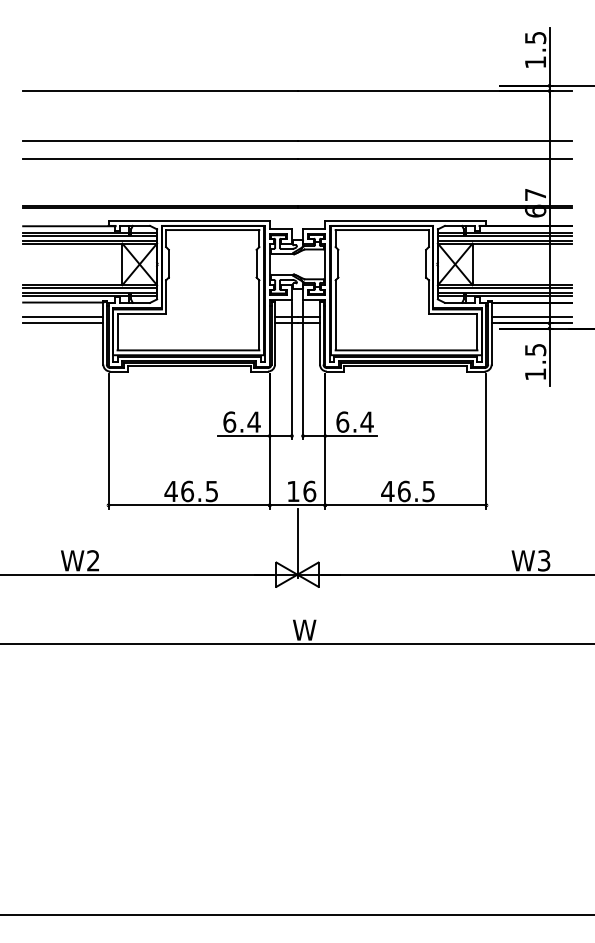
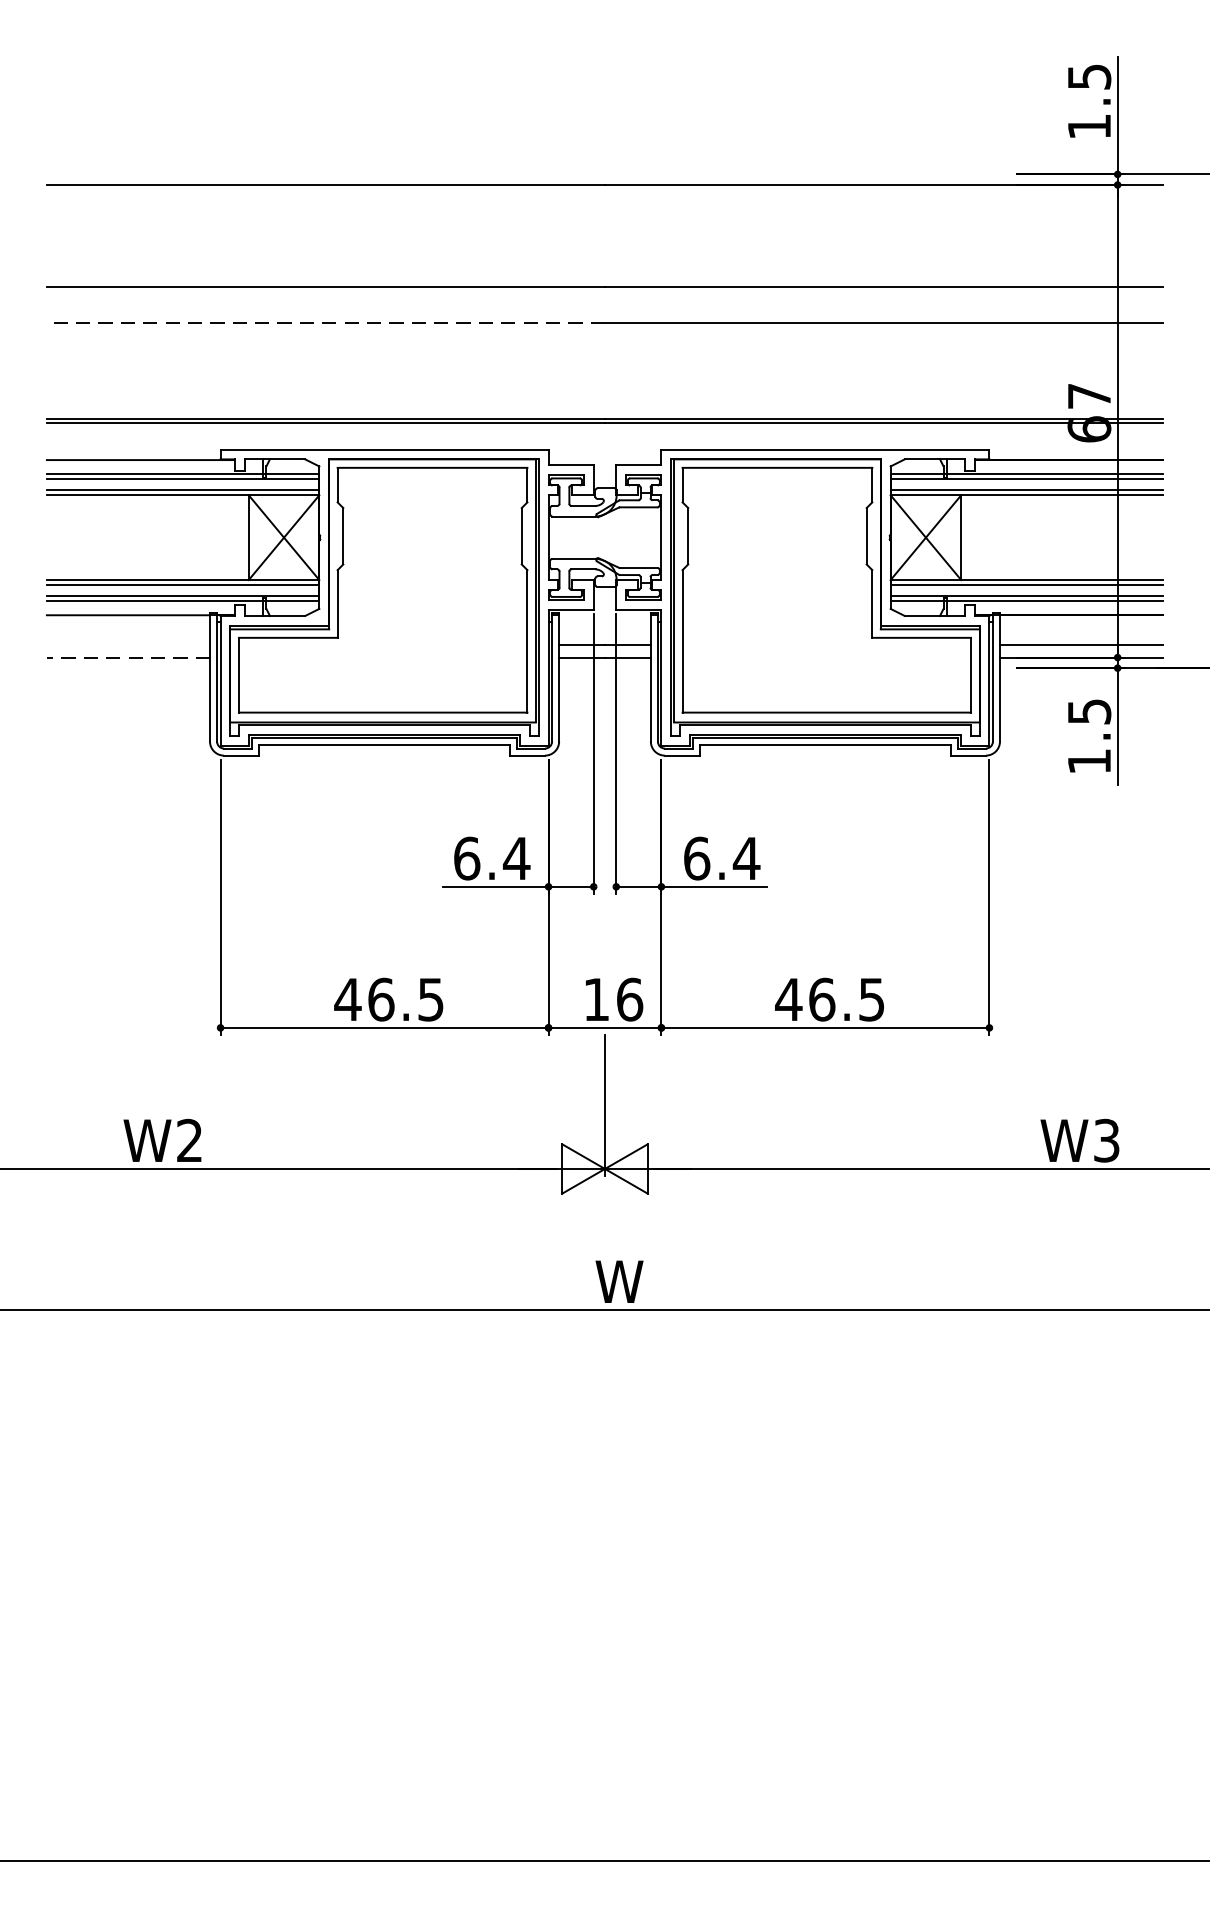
line: (159, 158) -> (324, 322), solid -> dashed
line: (63, 317) -> (128, 645), removed
line: (62, 323) -> (126, 657), solid -> dashed

